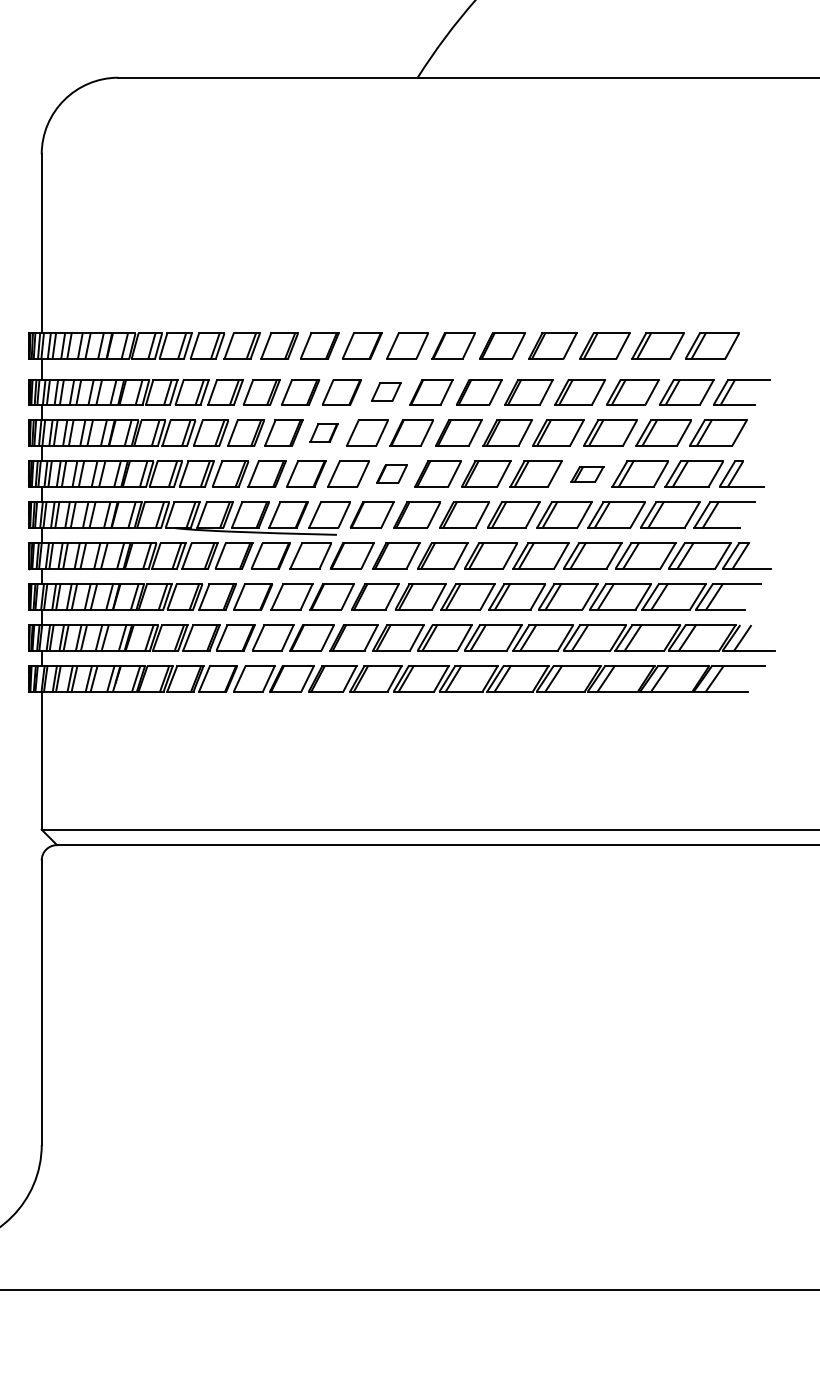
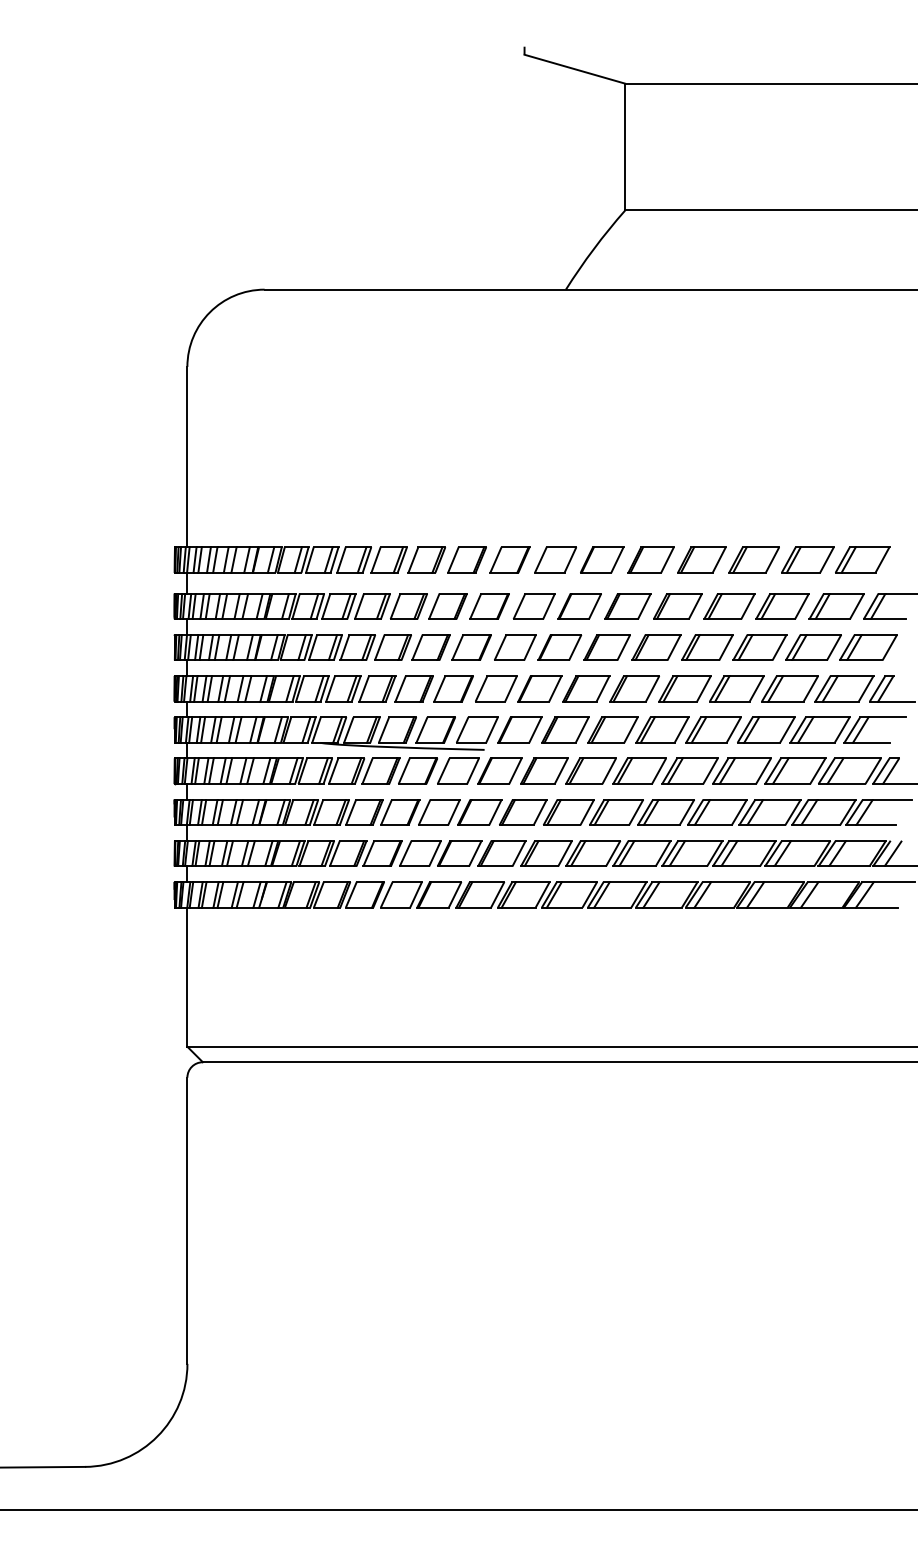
part: (385, 392) -> (533, 606), size x1.43
part: (323, 433) -> (471, 647), size x1.43
part: (391, 473) -> (539, 688), size x1.43
part: (587, 473) -> (736, 688), size x1.67

